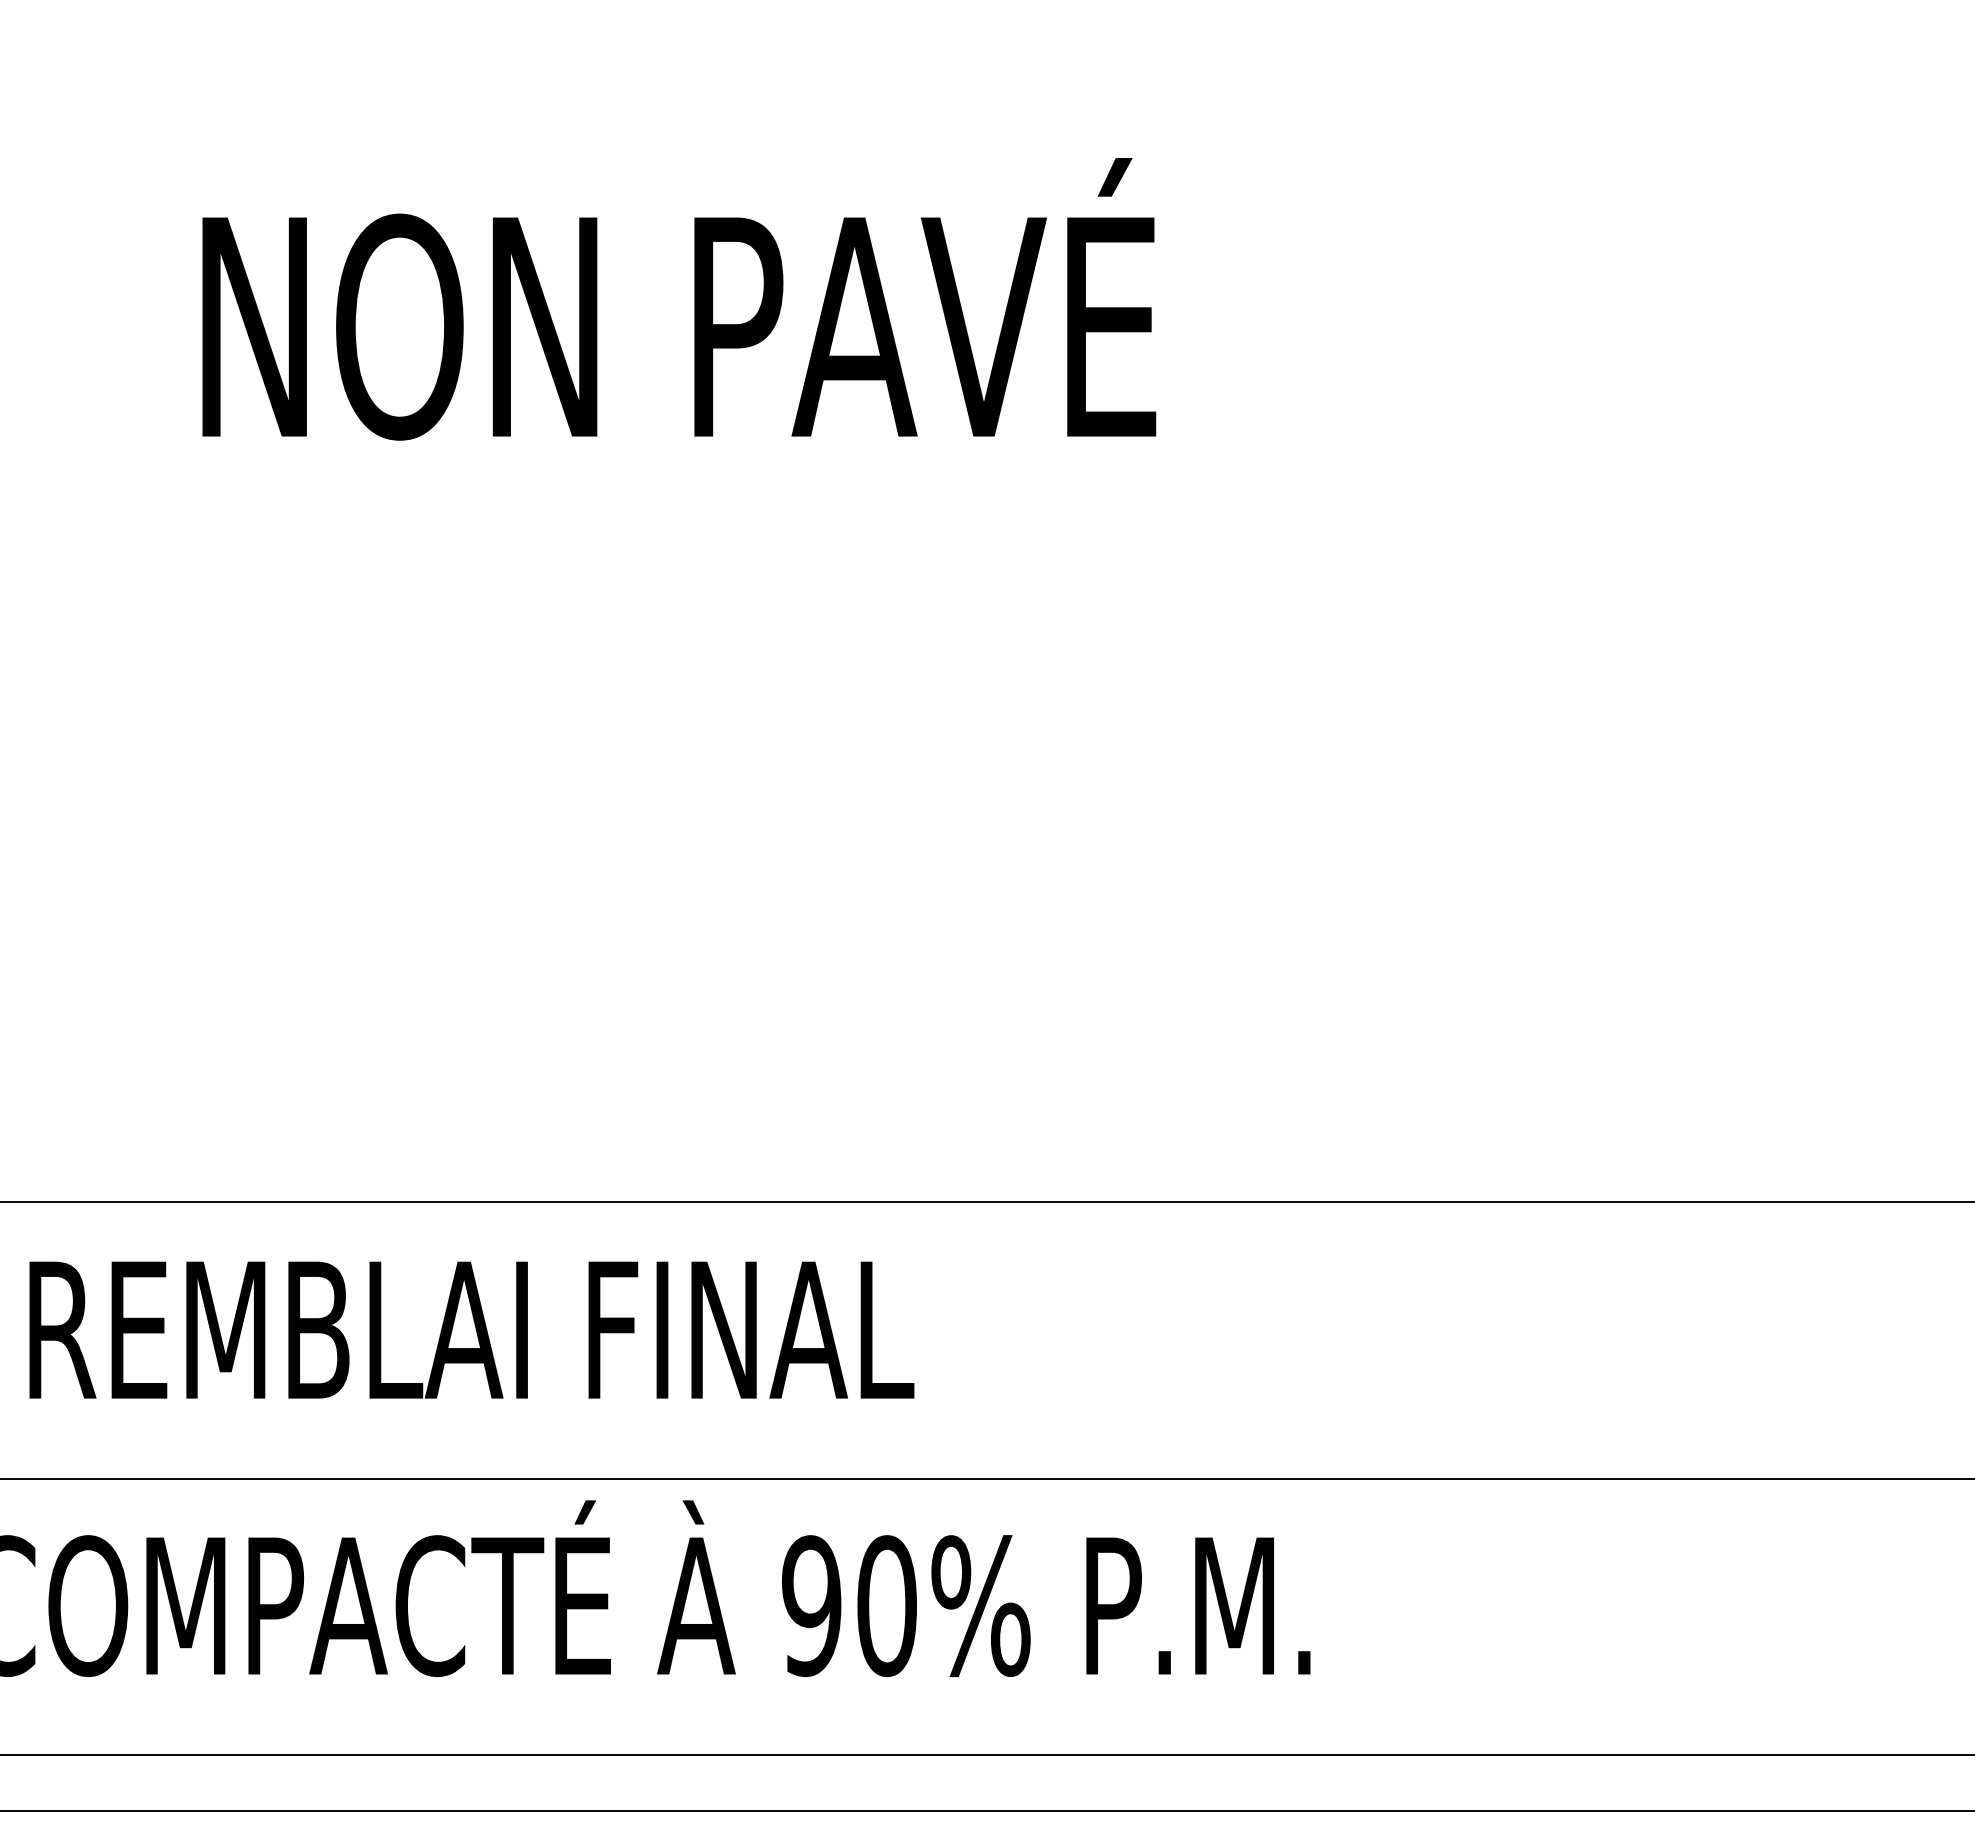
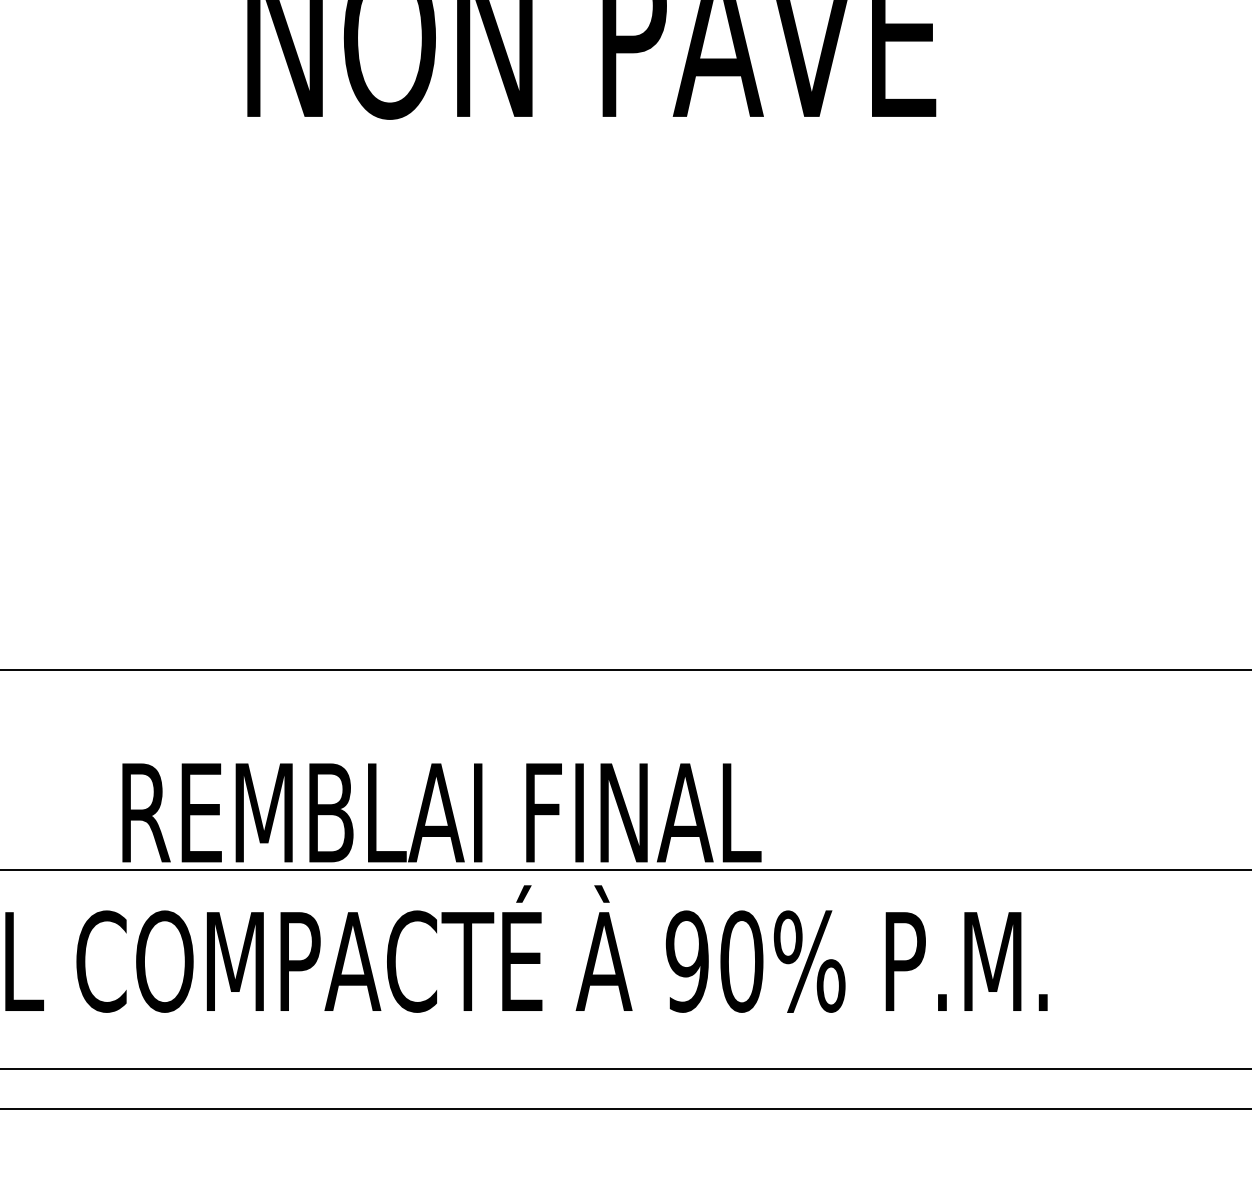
text: (471, 1329) -> (441, 812), moved

